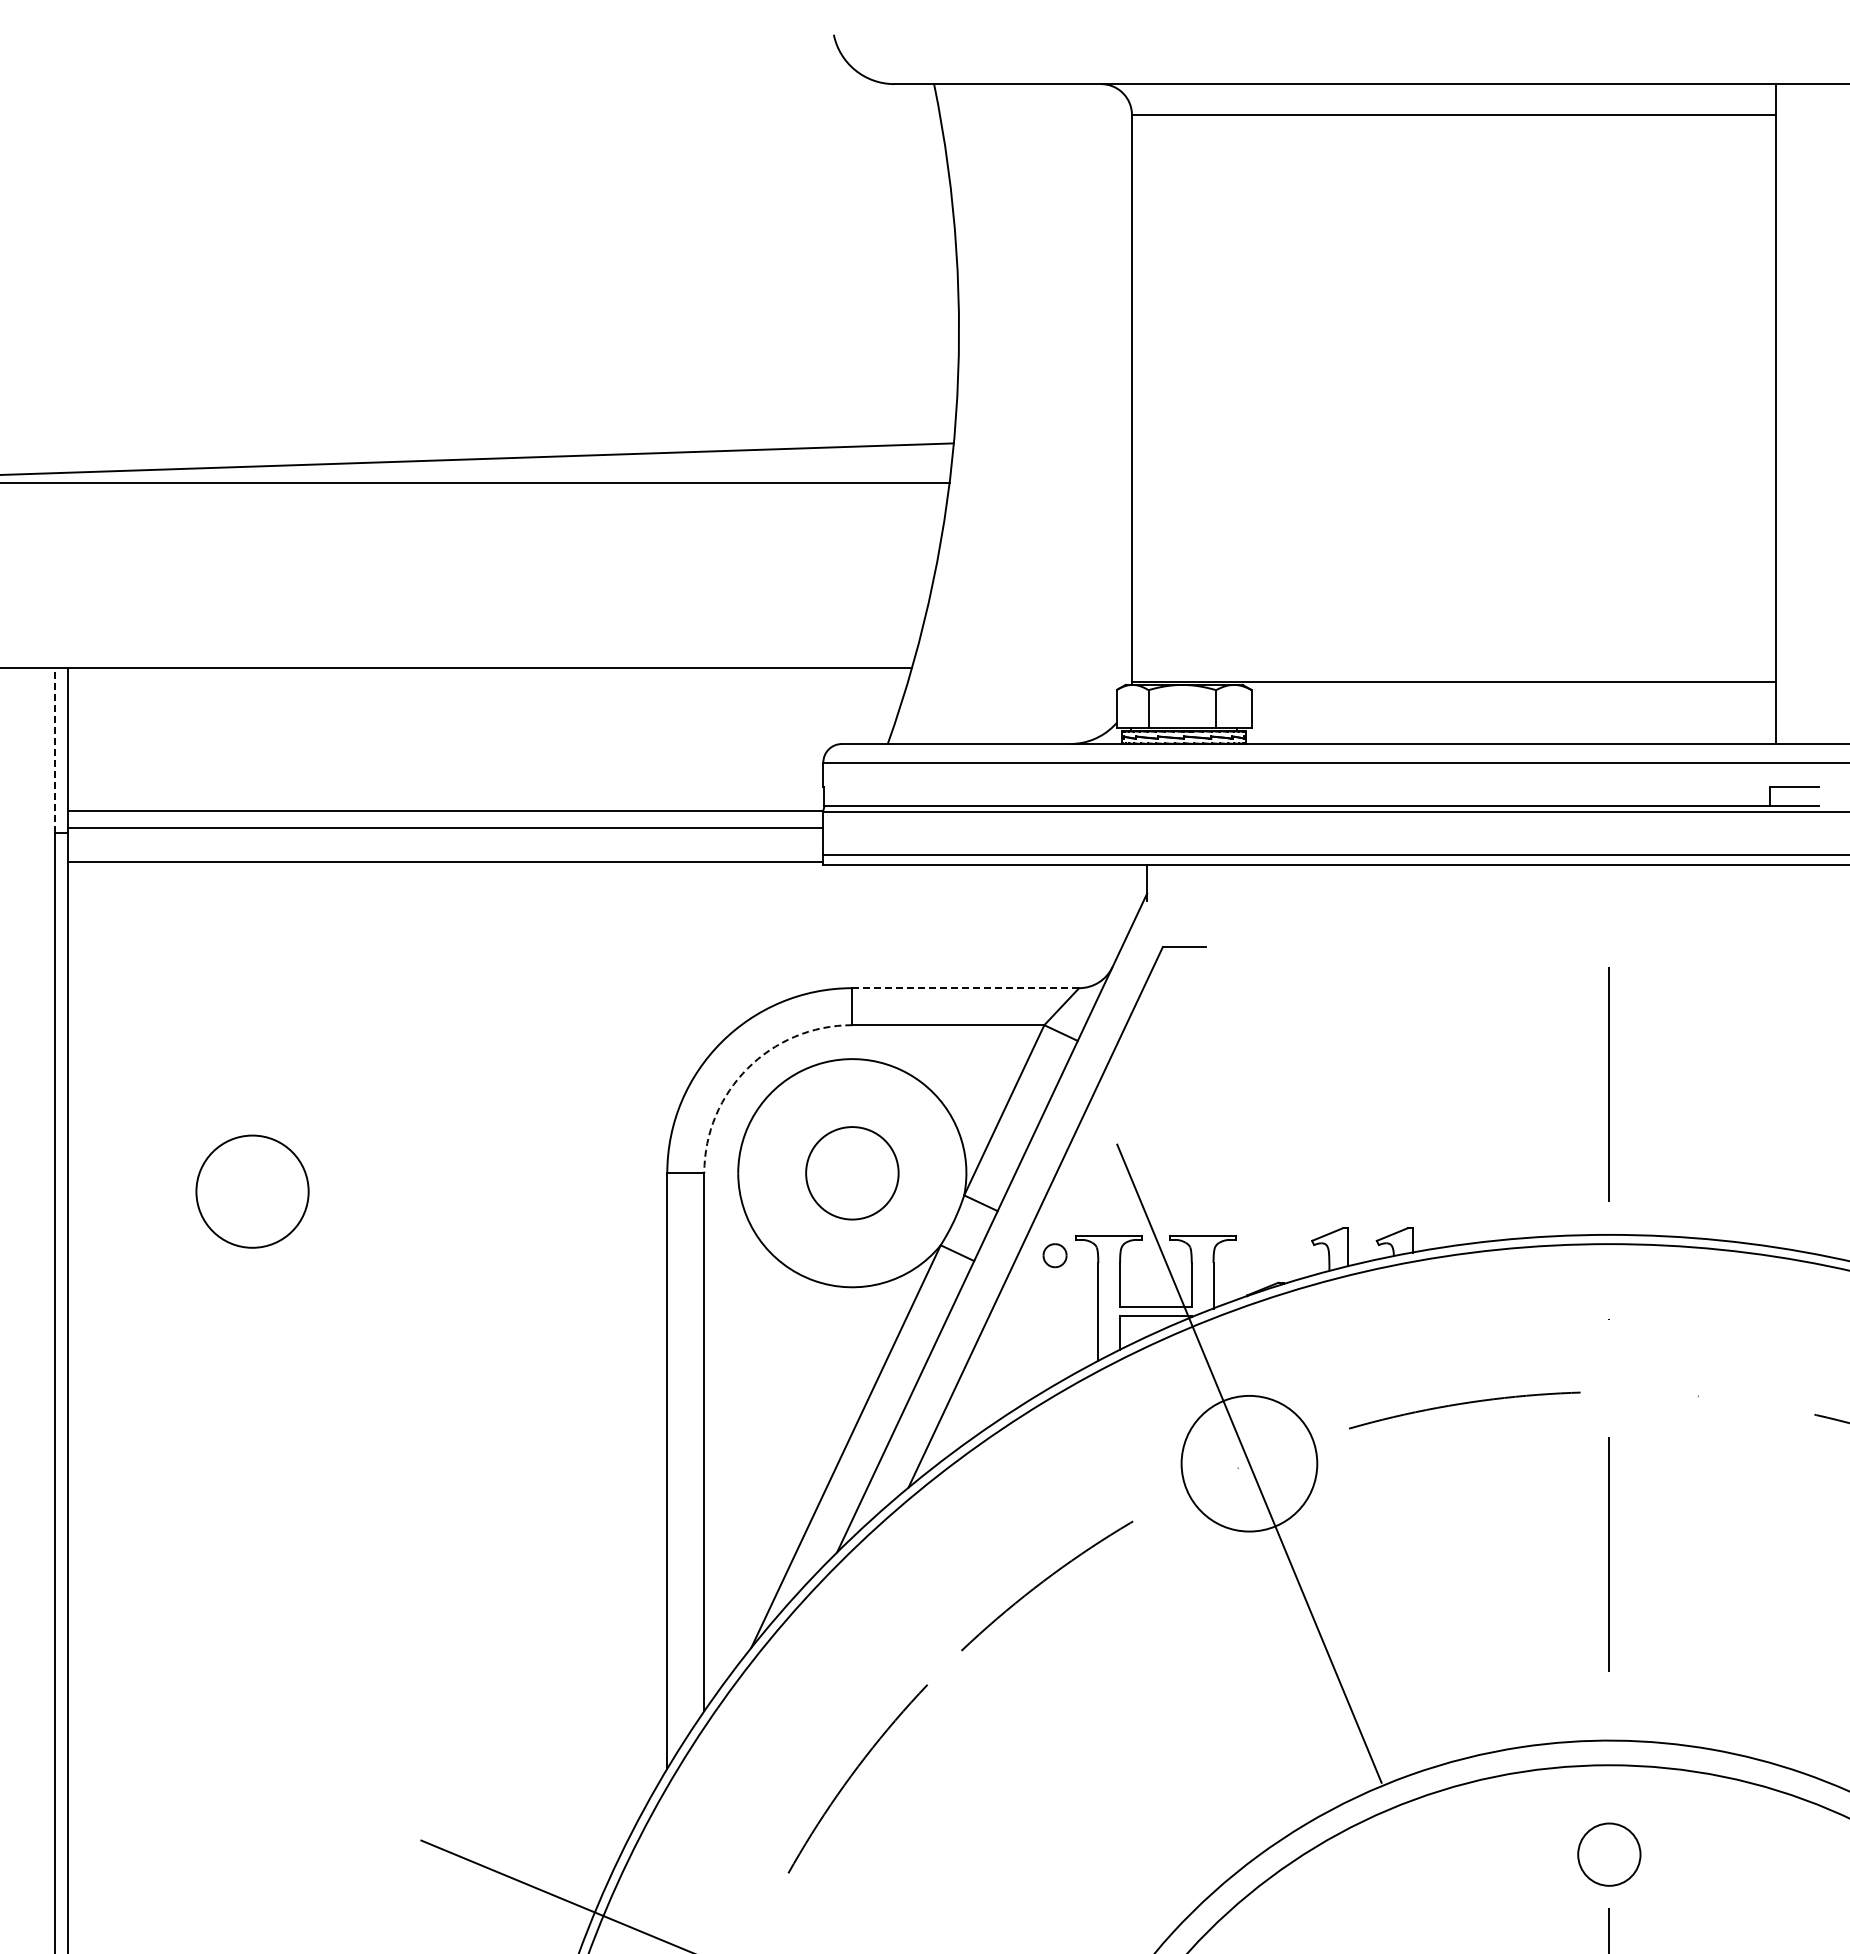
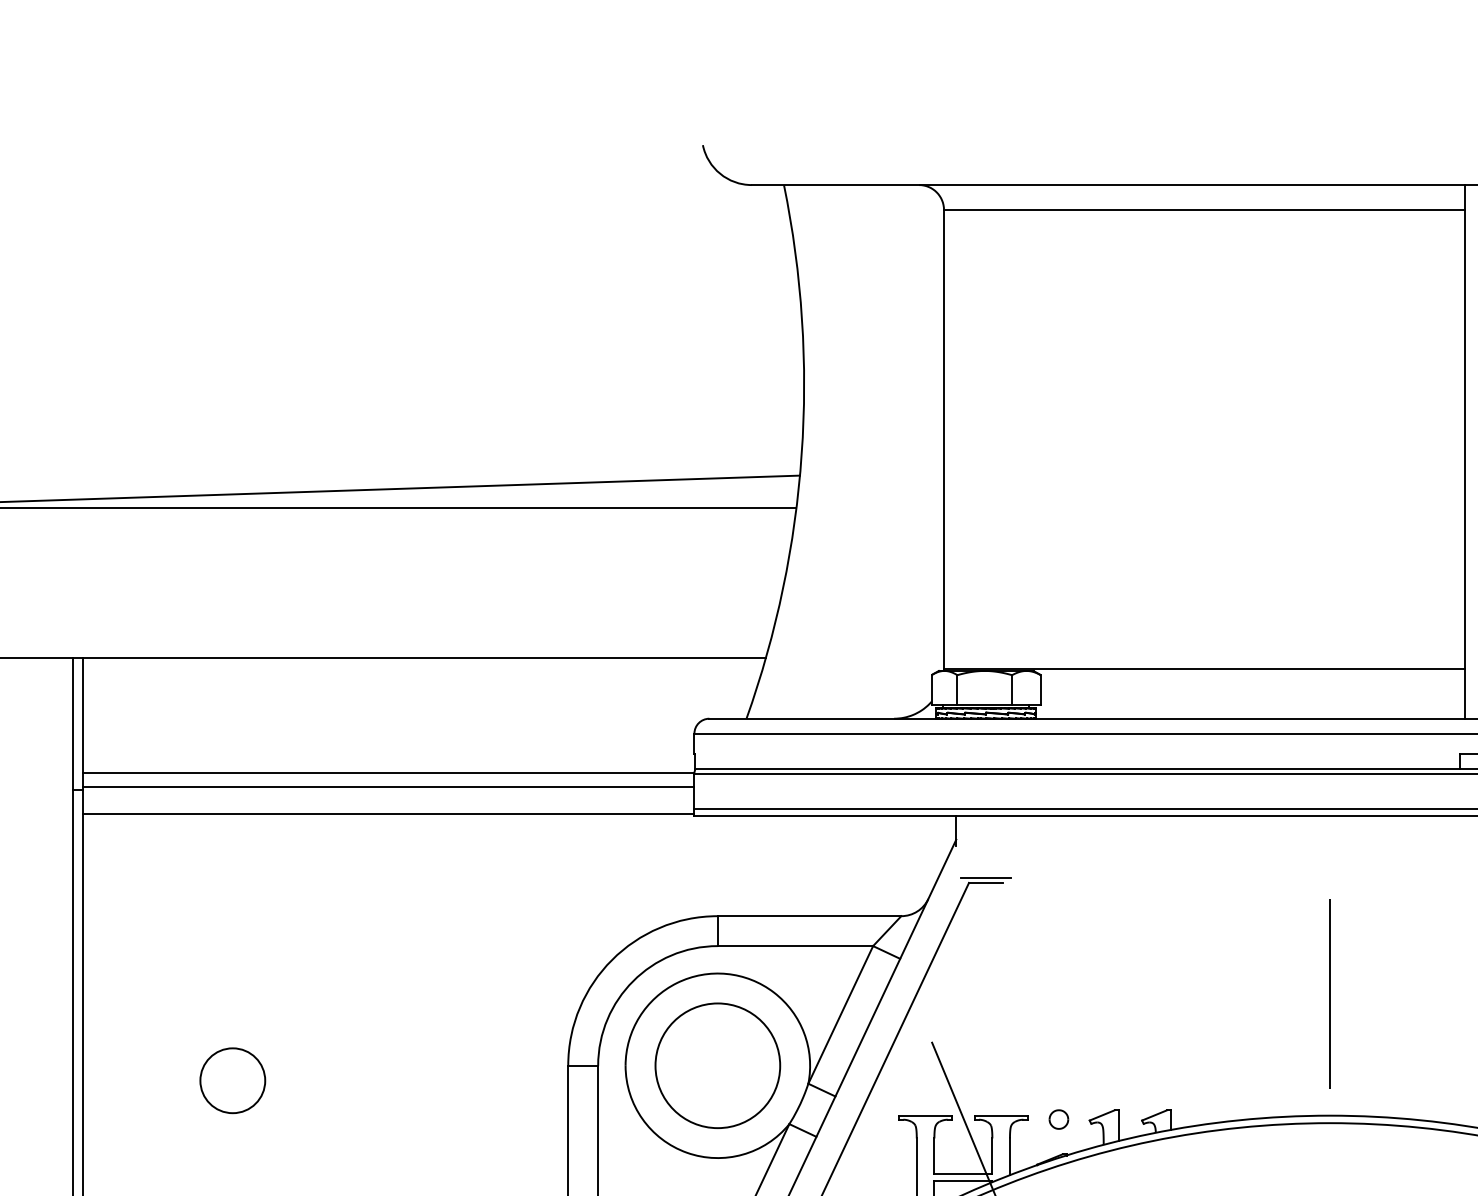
line: (55, 750) -> (73, 723), dashed -> solid
line: (1183, 940) -> (985, 877), added
line: (965, 988) -> (809, 916), dashed -> solid
arc: (747, 1068) -> (633, 981), dashed -> solid
circle: (852, 1173) -> (718, 1066), size x1.67
circle: (252, 1191) -> (232, 1080), size x0.71
part: (1054, 1255) -> (1058, 1119), moved

